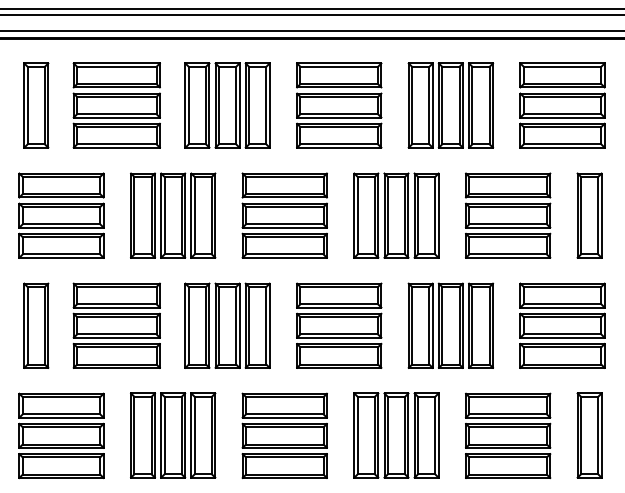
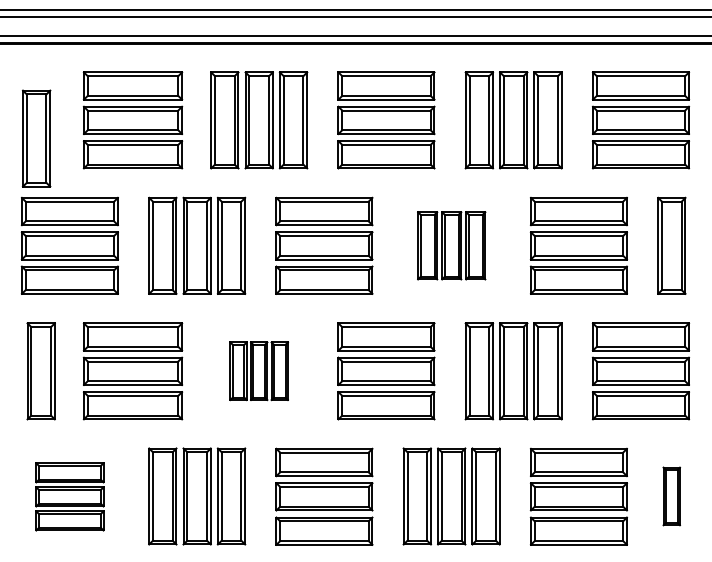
part: (36, 105) -> (36, 138), moved
part: (396, 215) -> (451, 245), size x0.7
part: (227, 325) -> (259, 371), size x0.6
part: (61, 435) -> (69, 496), size x0.7
part: (589, 435) -> (671, 496), size x0.6

